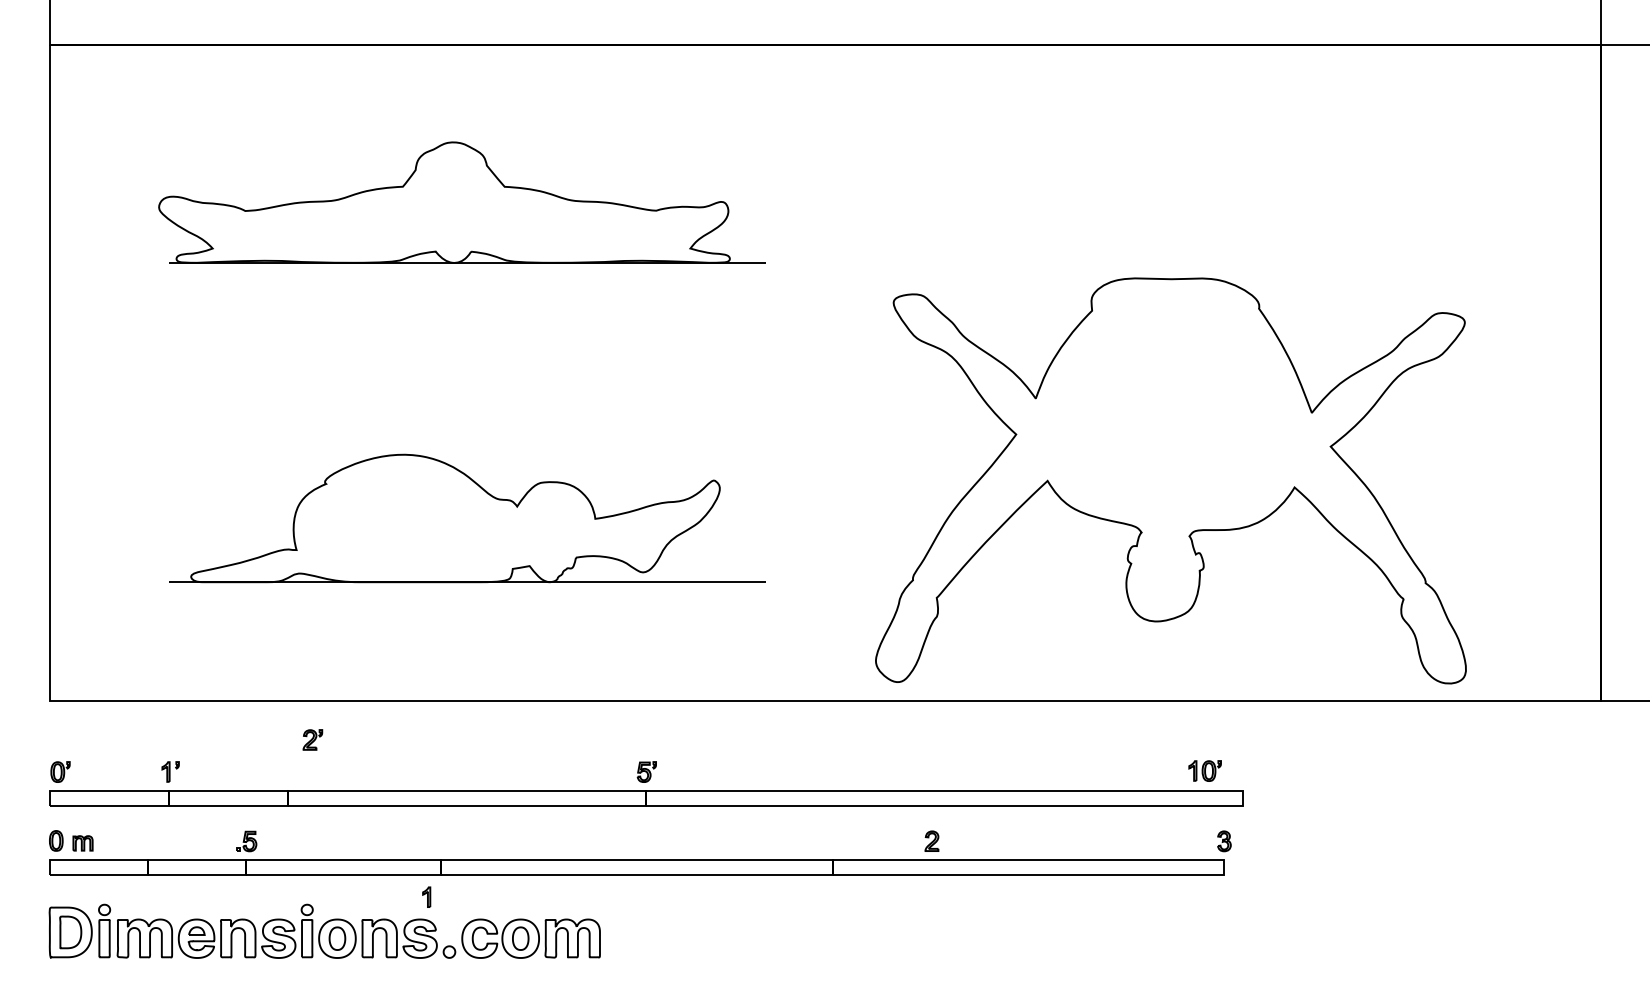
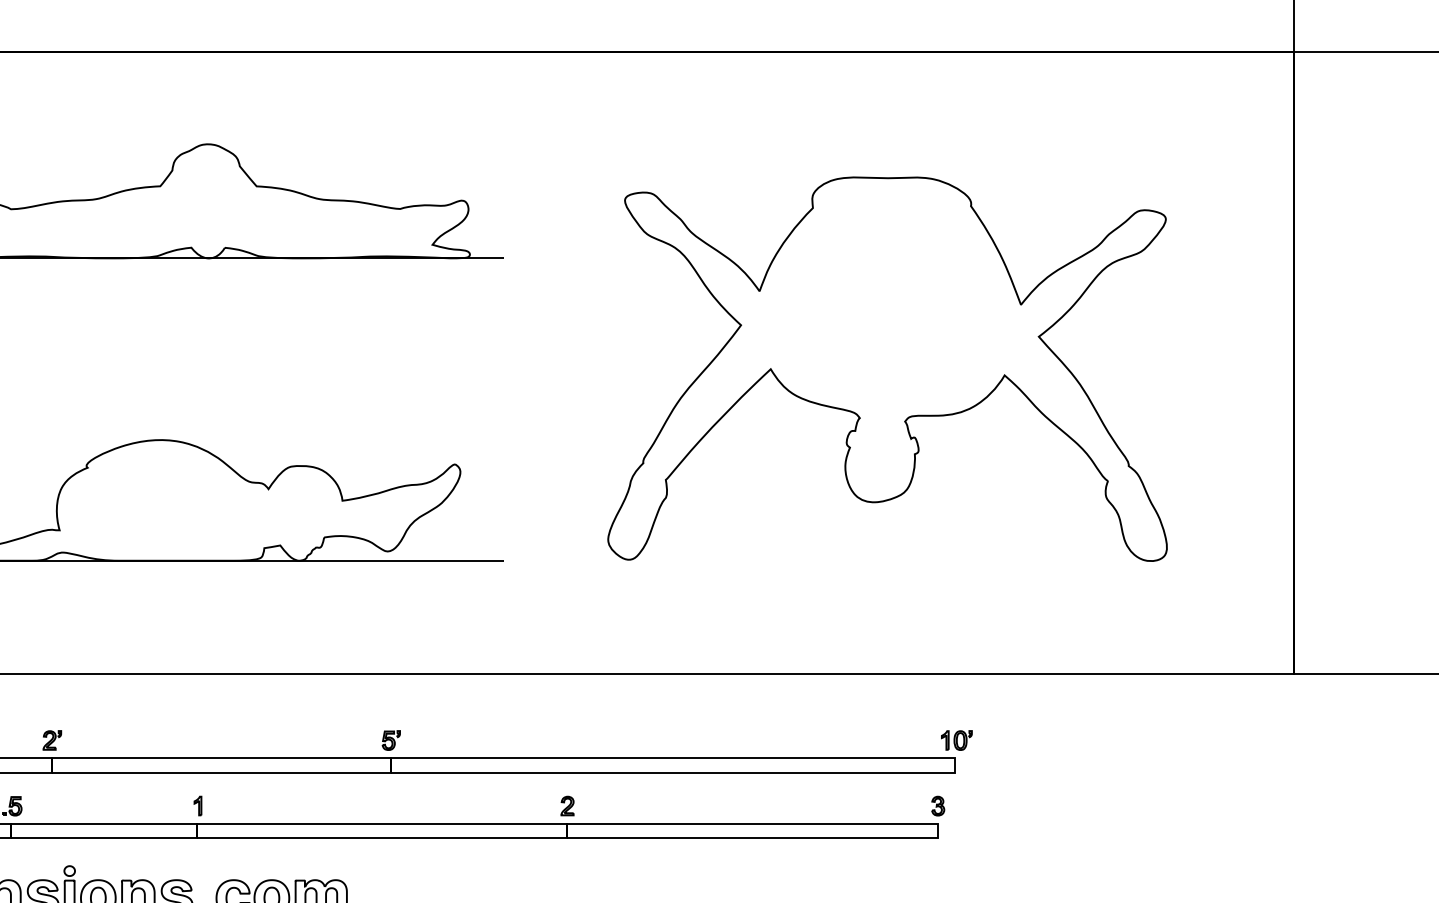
part: (1170, 480) -> (887, 368), moved
part: (312, 739) -> (51, 740), moved
part: (1204, 770) -> (956, 740), moved
part: (931, 840) -> (567, 805), moved
part: (426, 896) -> (197, 805), moved

